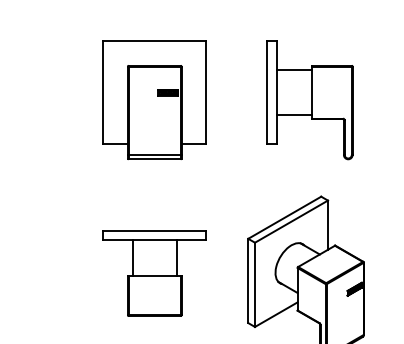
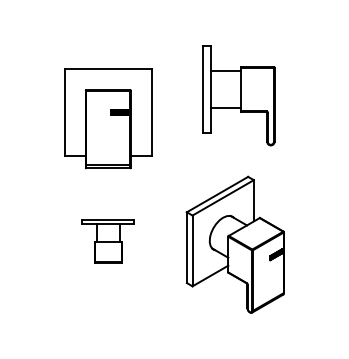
part: (154, 99) -> (108, 118), moved
part: (154, 272) -> (108, 240), size x0.6

